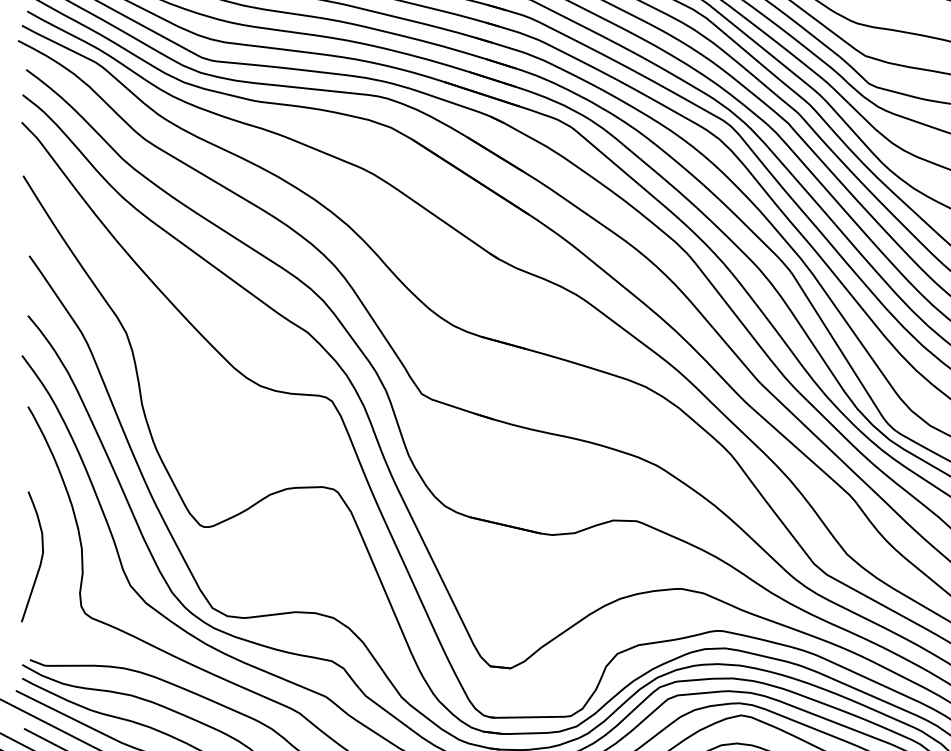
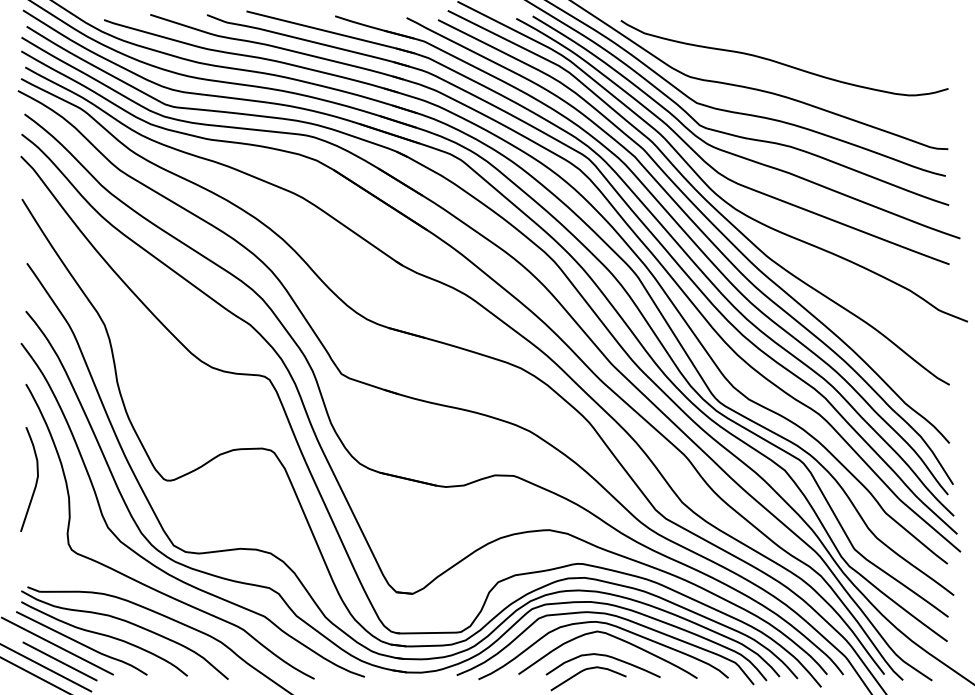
curve: (39, 560) -> (35, 482), moved

